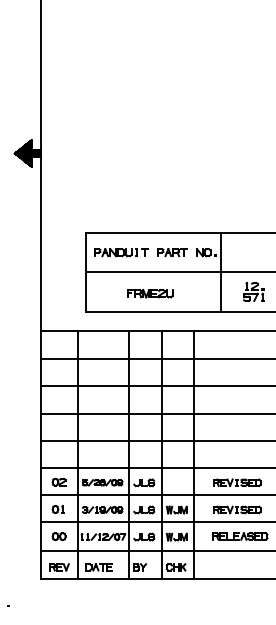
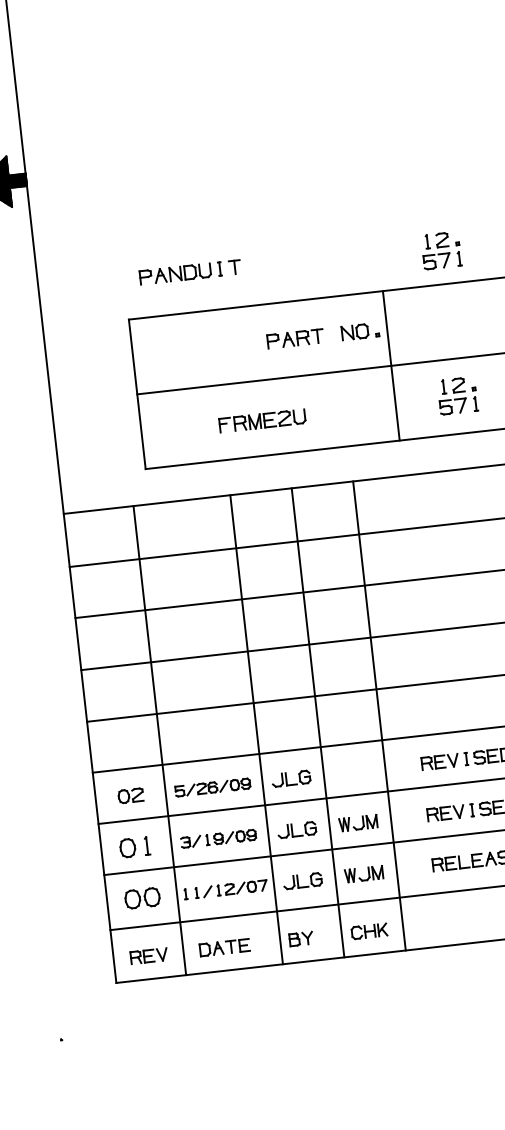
part: (253, 214) -> (440, 249), added
part: (121, 252) -> (191, 272), moved
part: (57, 509) -> (133, 847), size x1.4
part: (58, 536) -> (141, 898), size x1.4

